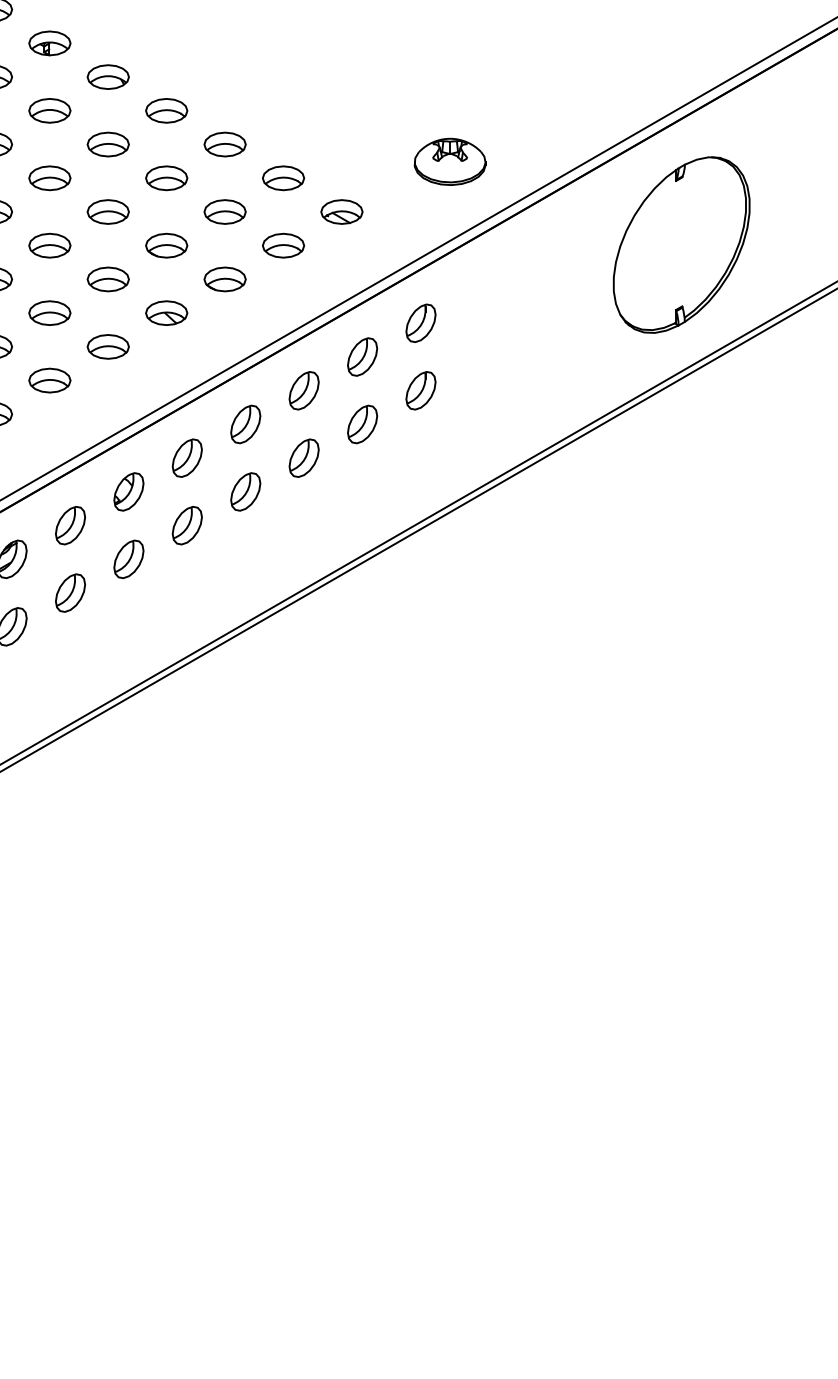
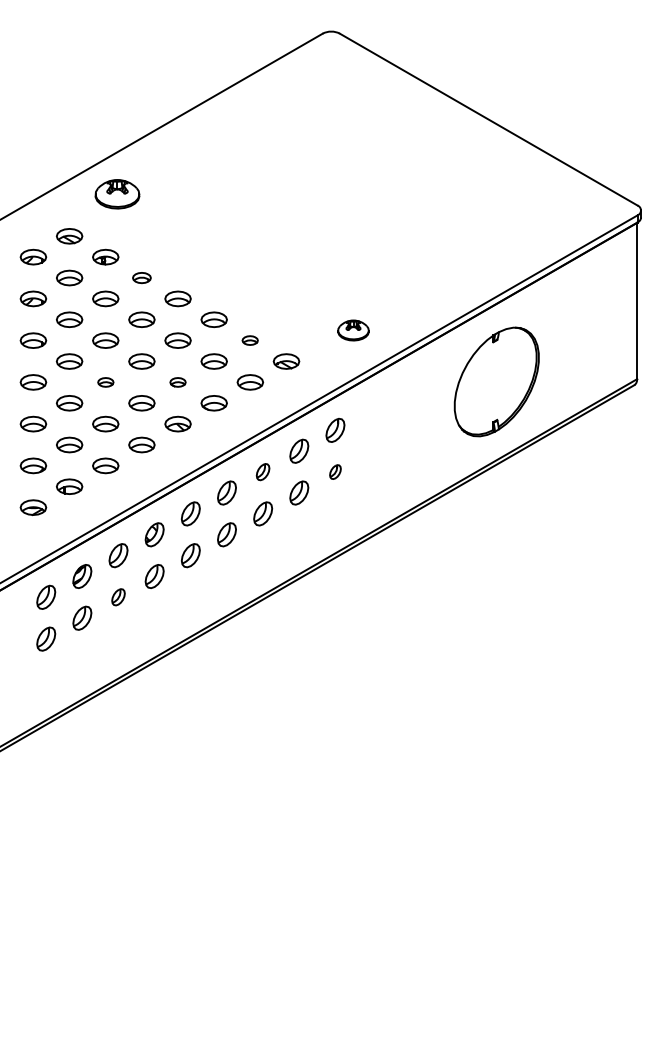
part: (107, 76) -> (141, 277), size x0.7
part: (450, 161) -> (353, 330), size x0.7
part: (282, 178) -> (249, 340), size x0.6
part: (49, 245) -> (105, 382), size x0.6
part: (165, 245) -> (177, 382), size x0.6
part: (303, 389) -> (262, 471), size x0.7
part: (421, 389) -> (335, 471), size x0.6
part: (70, 591) -> (118, 596), size x0.7

